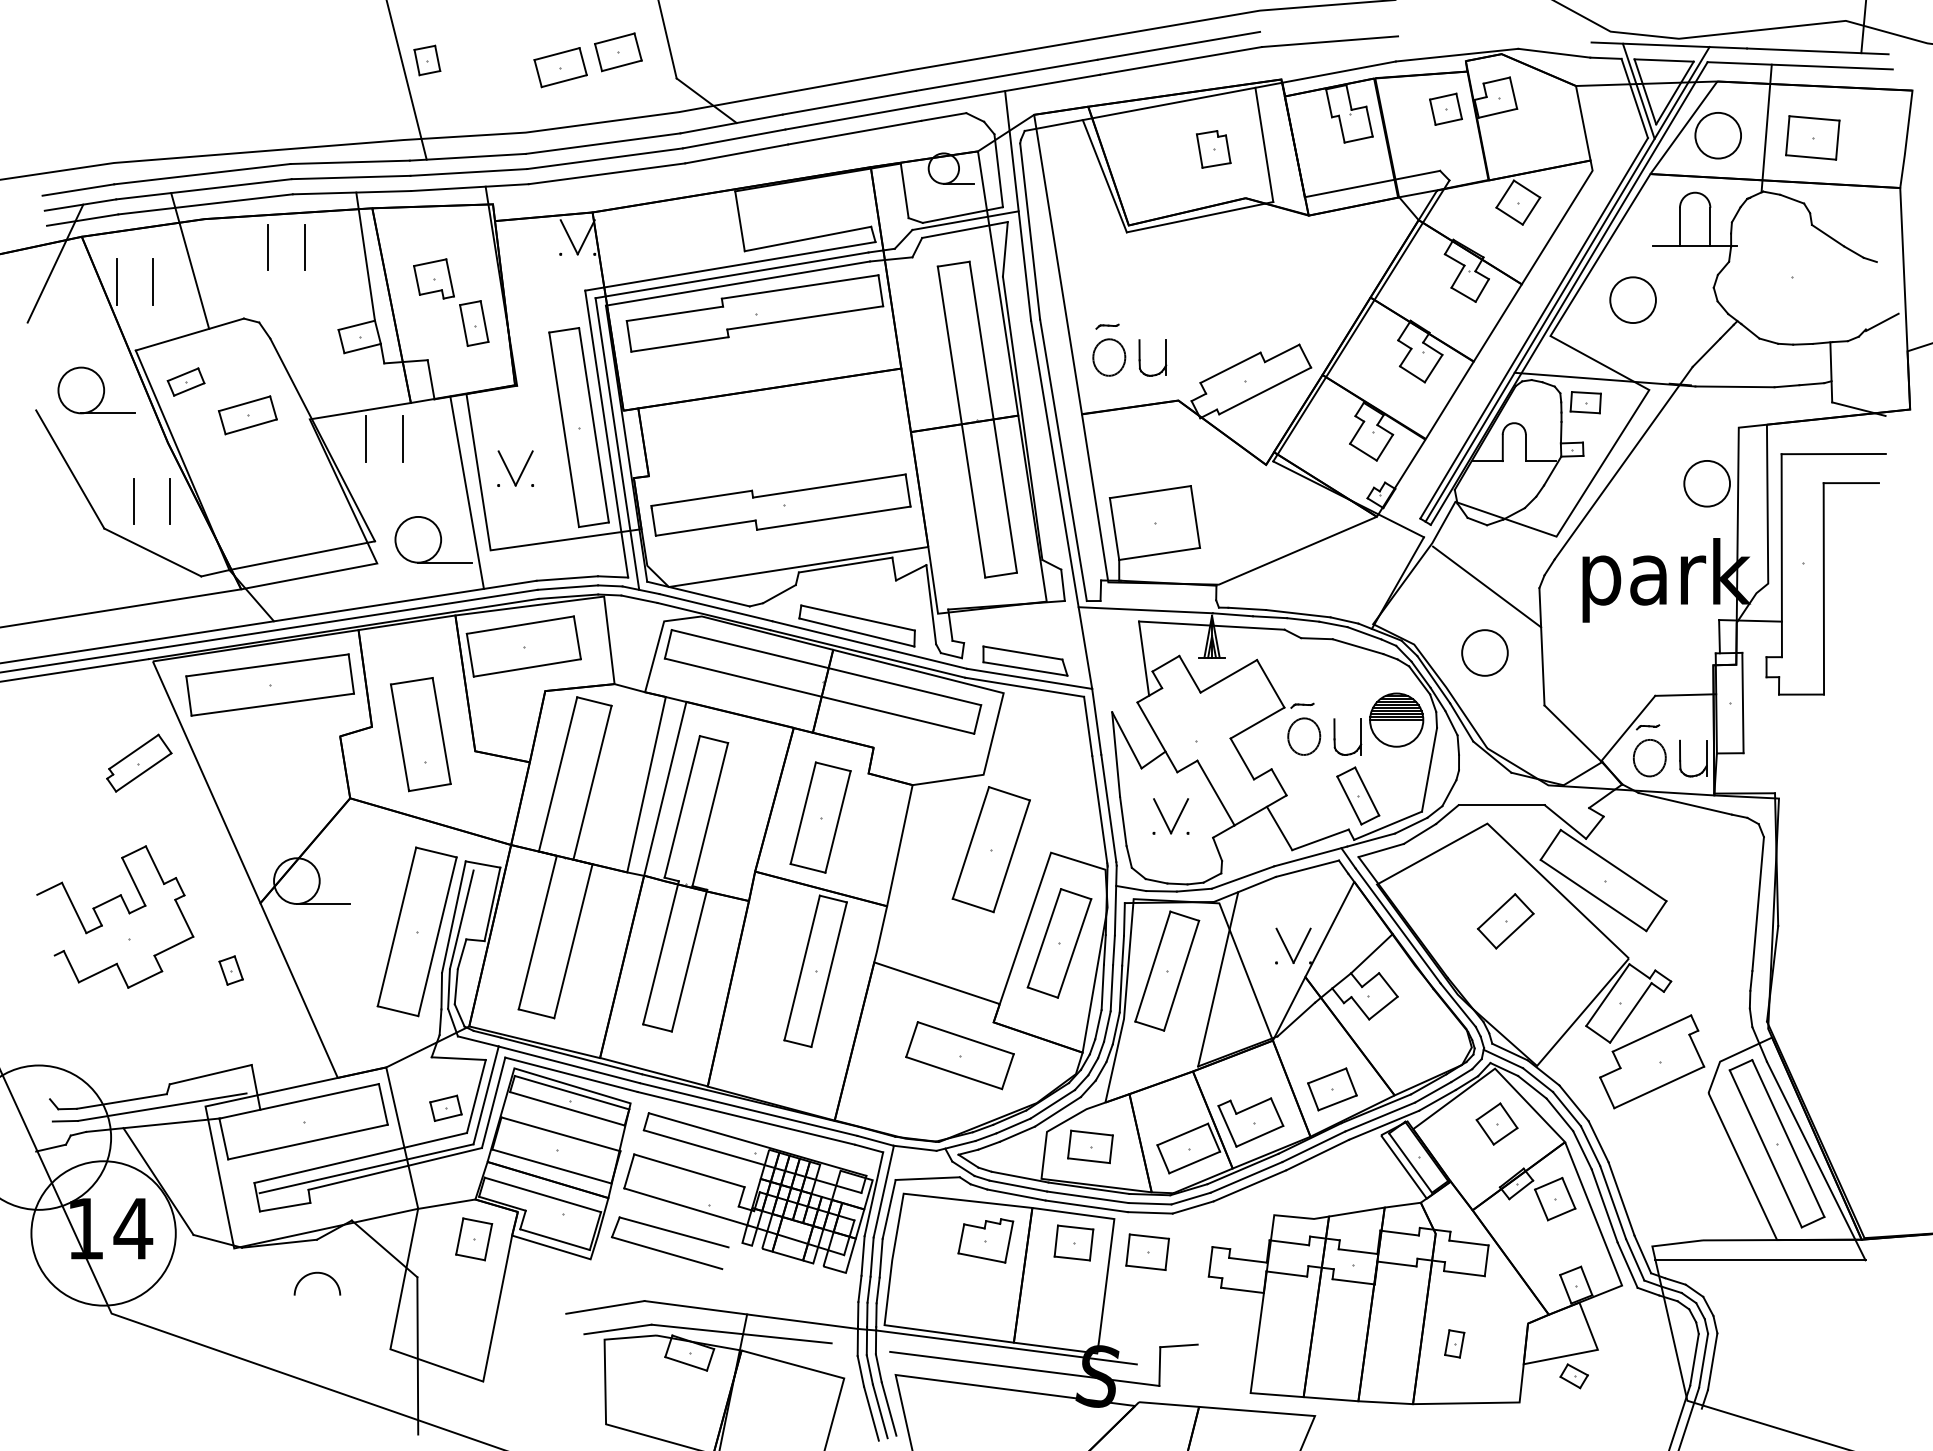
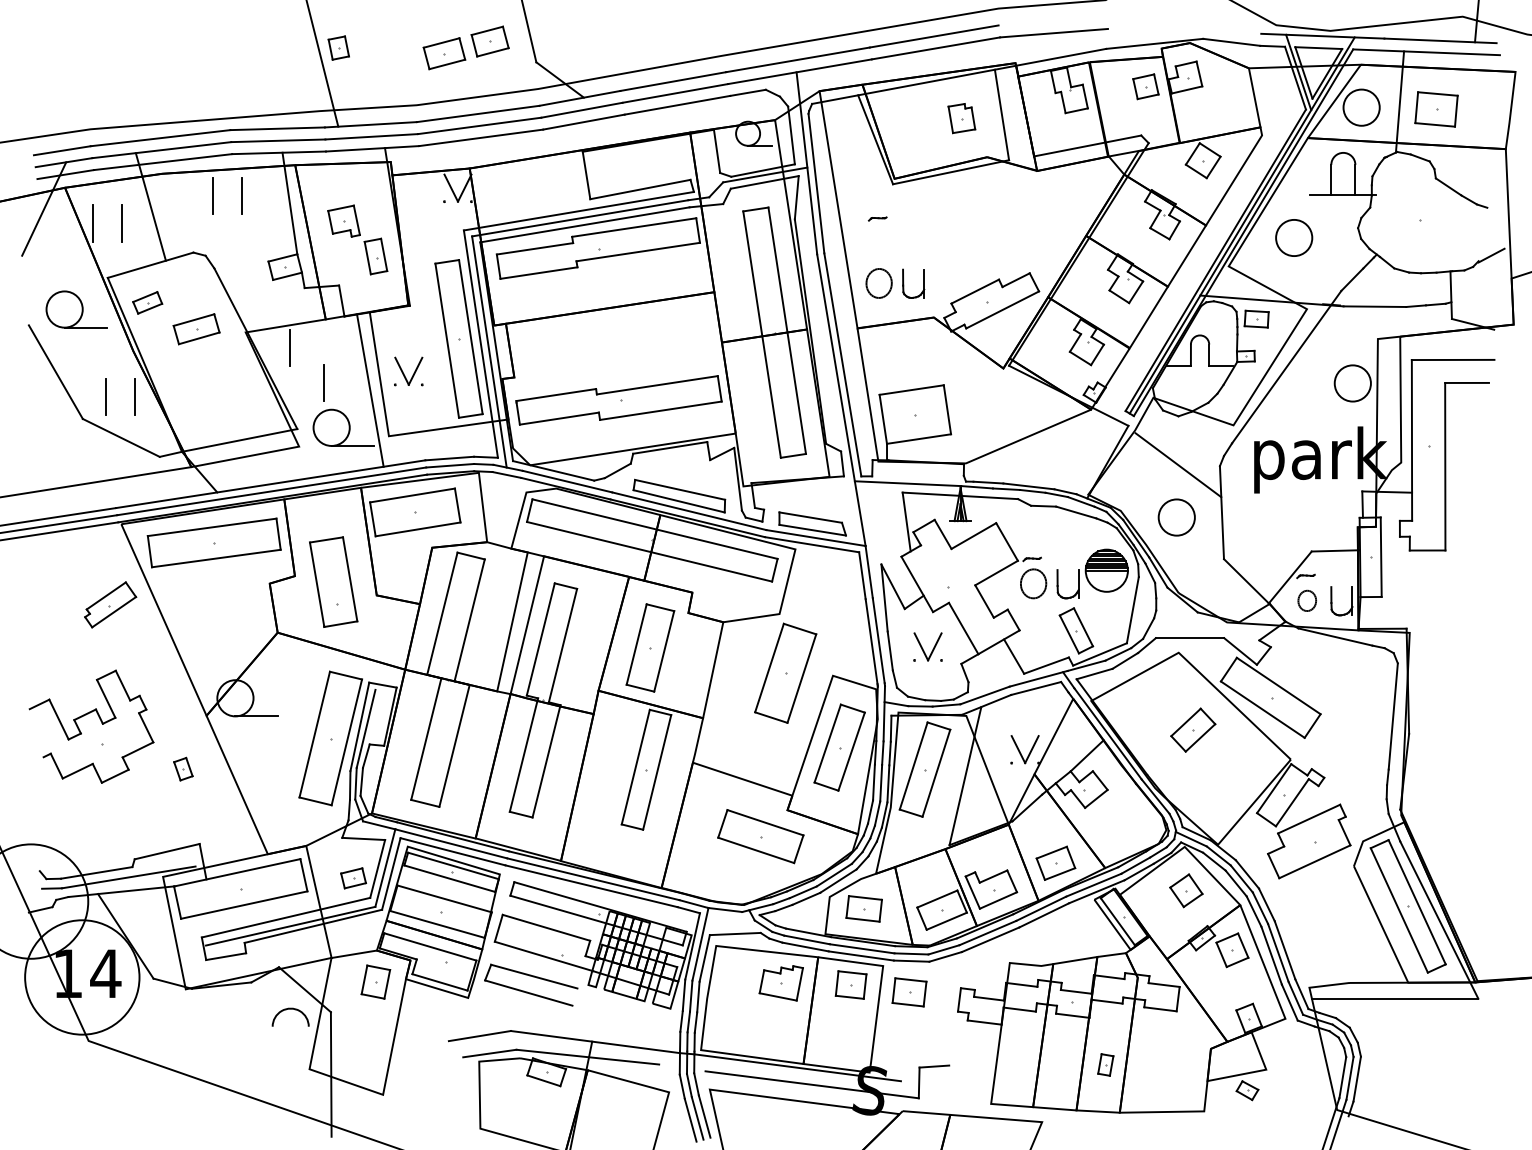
part: (1107, 326) -> (877, 218), moved
line: (401, 438) -> (323, 382), moved
part: (1648, 757) -> (1306, 600), size x0.7
arc: (317, 1273) -> (290, 1009), moved
part: (1454, 1343) -> (1105, 1064), moved

